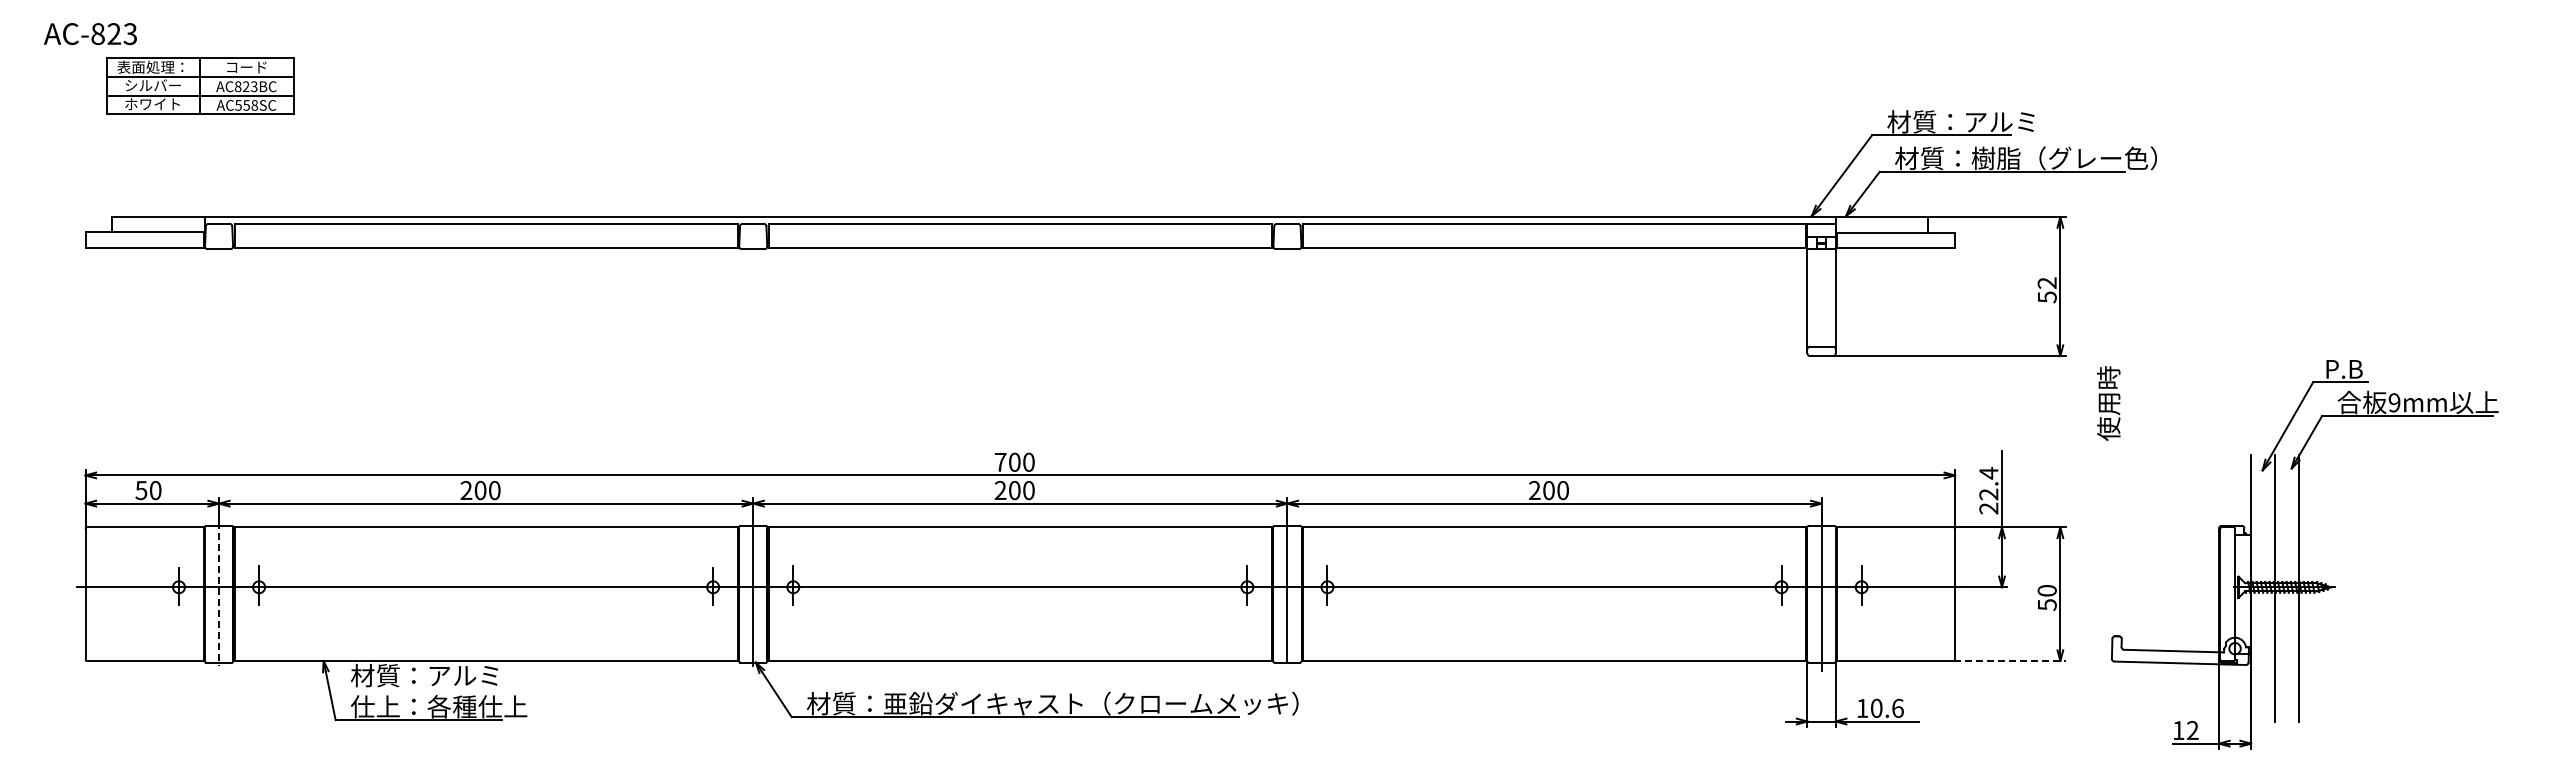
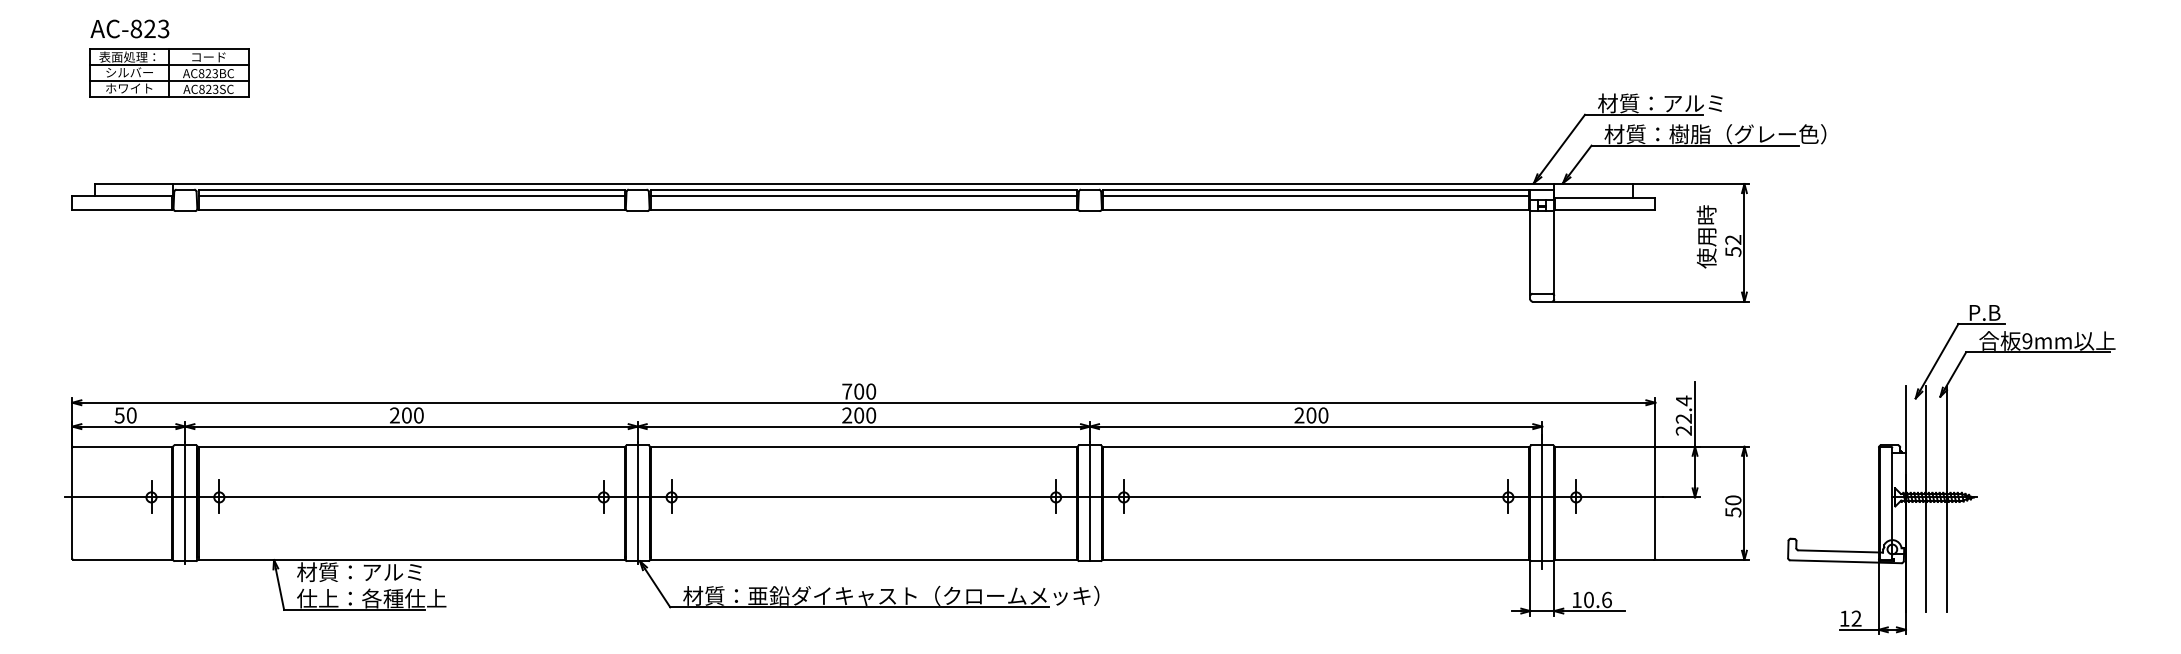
text: (90, 34) -> (129, 29), moved
text: (246, 105) -> (208, 89), AC558SC -> AC823SC
line: (485, 231) -> (411, 196), added
line: (1019, 231) -> (863, 196), added
line: (1554, 231) -> (1316, 196), added
text: (2108, 403) -> (1706, 236), moved
line: (219, 593) -> (185, 502), dashed -> solid
line: (2009, 661) -> (1701, 560), dashed -> solid

